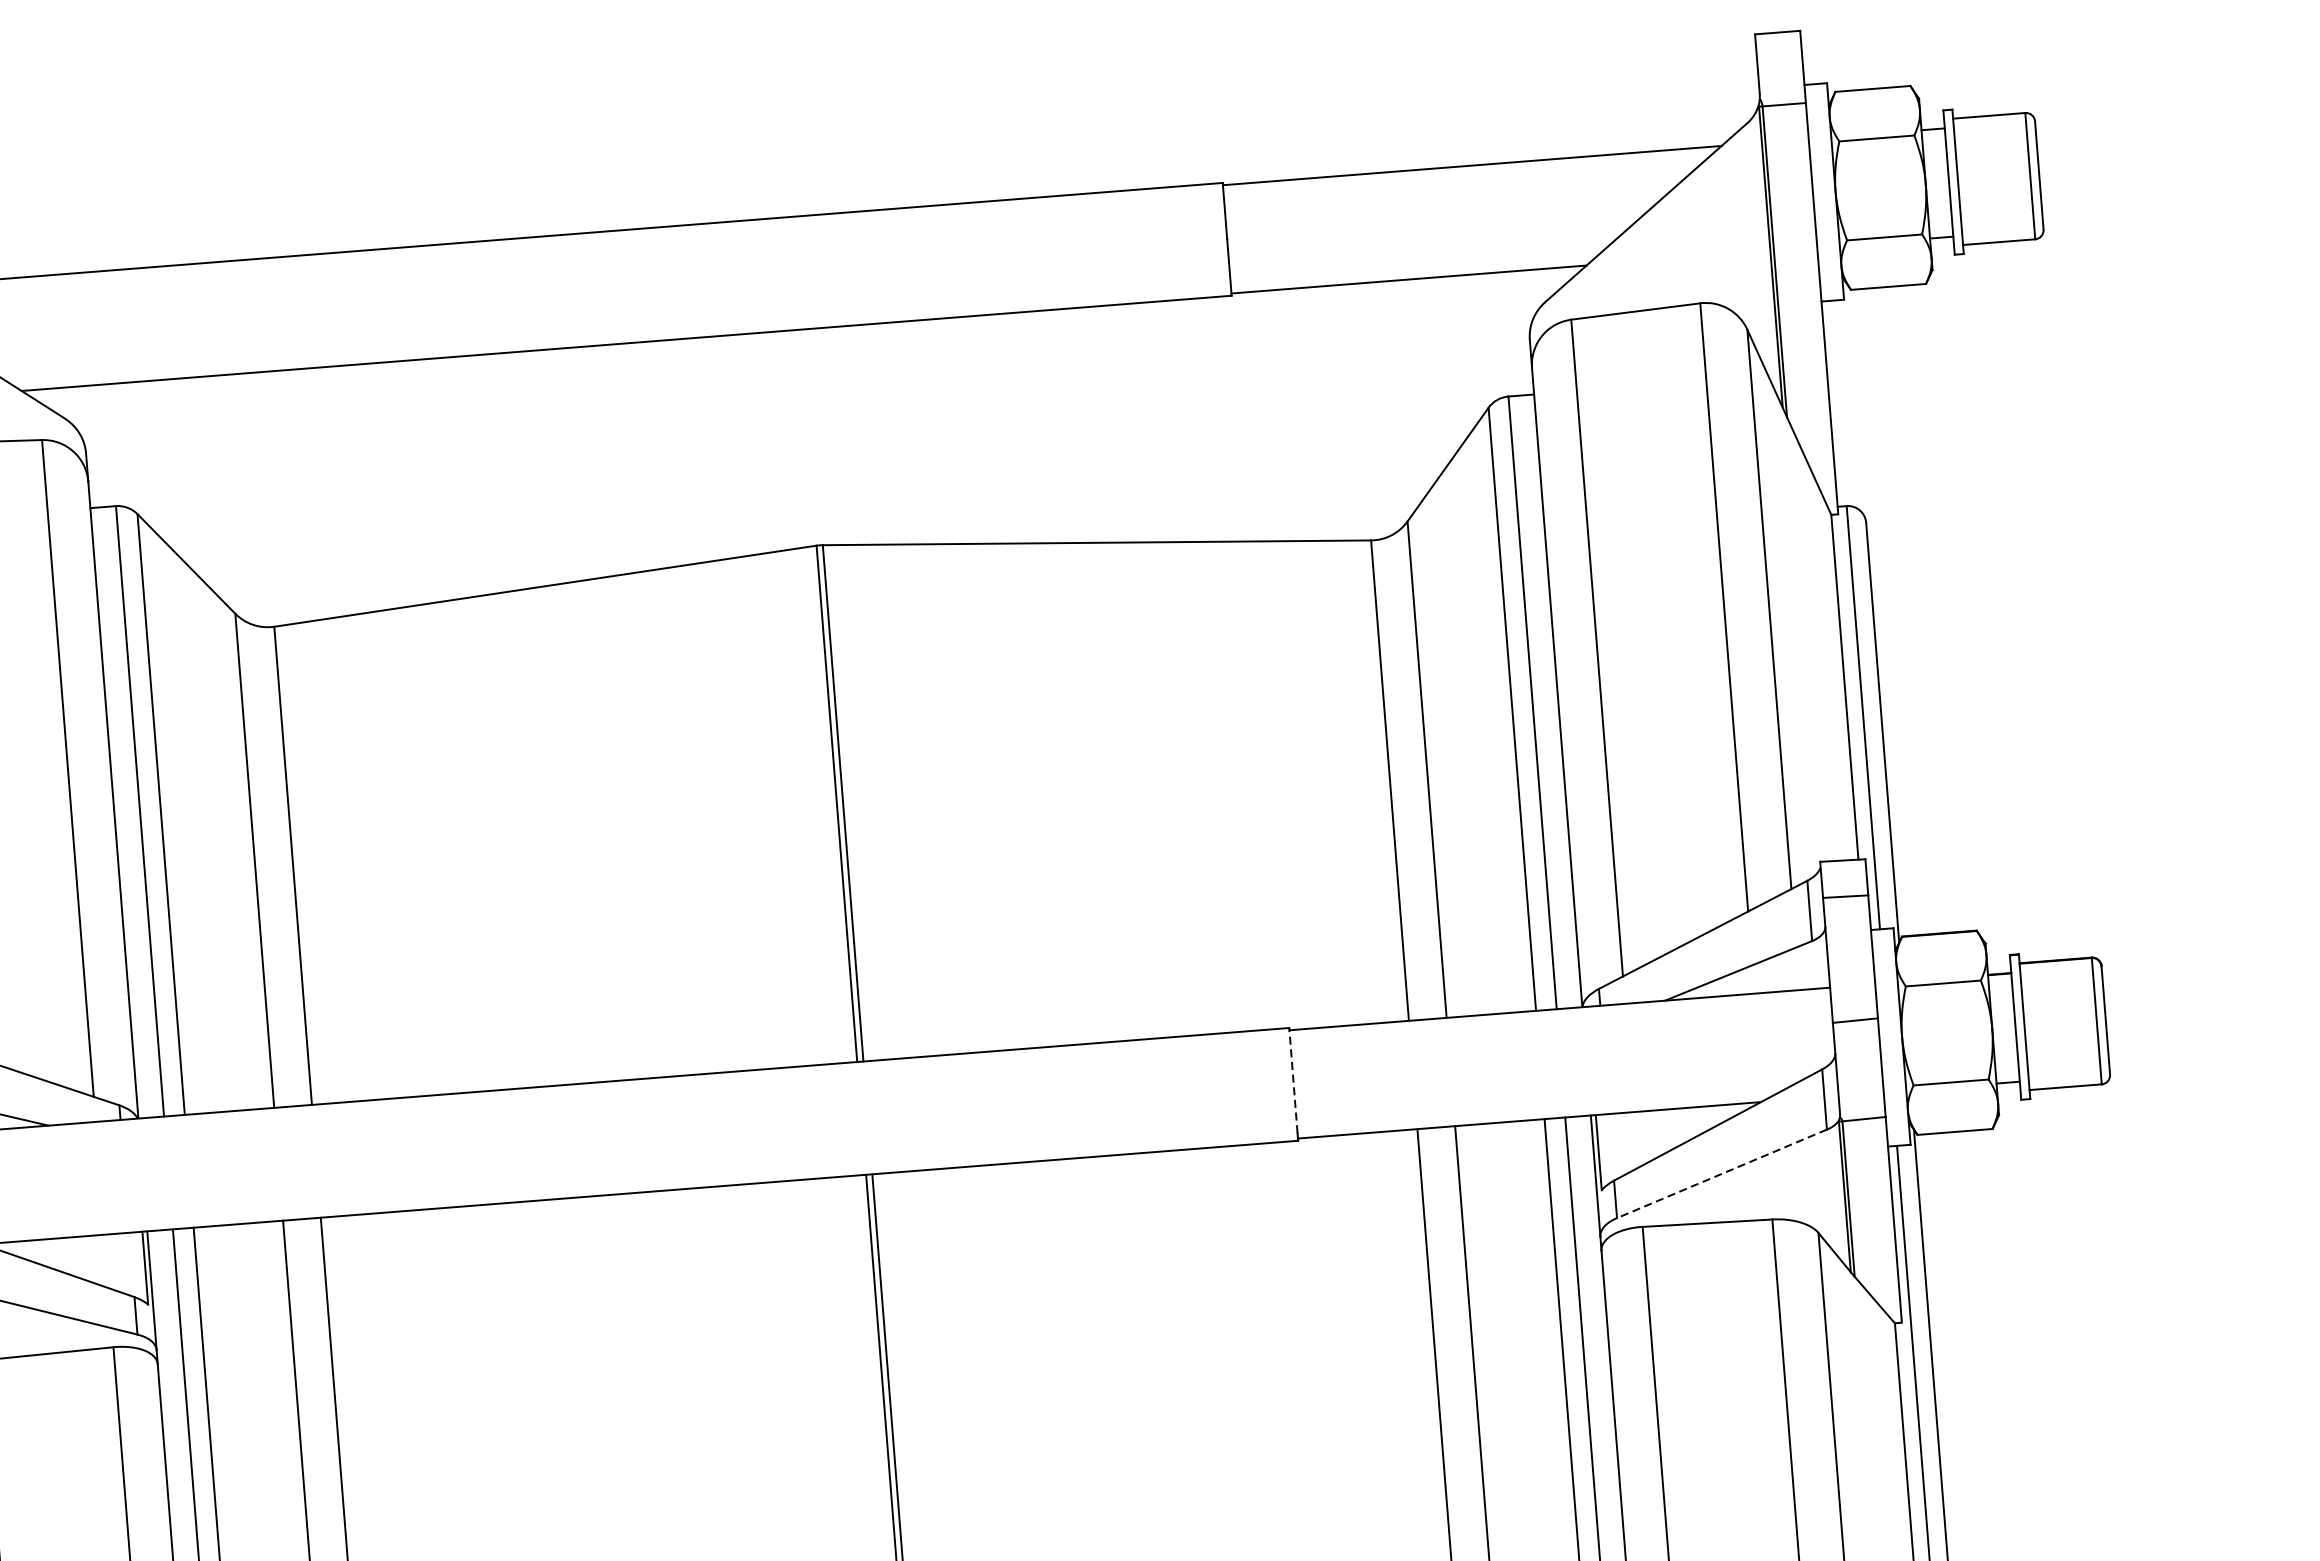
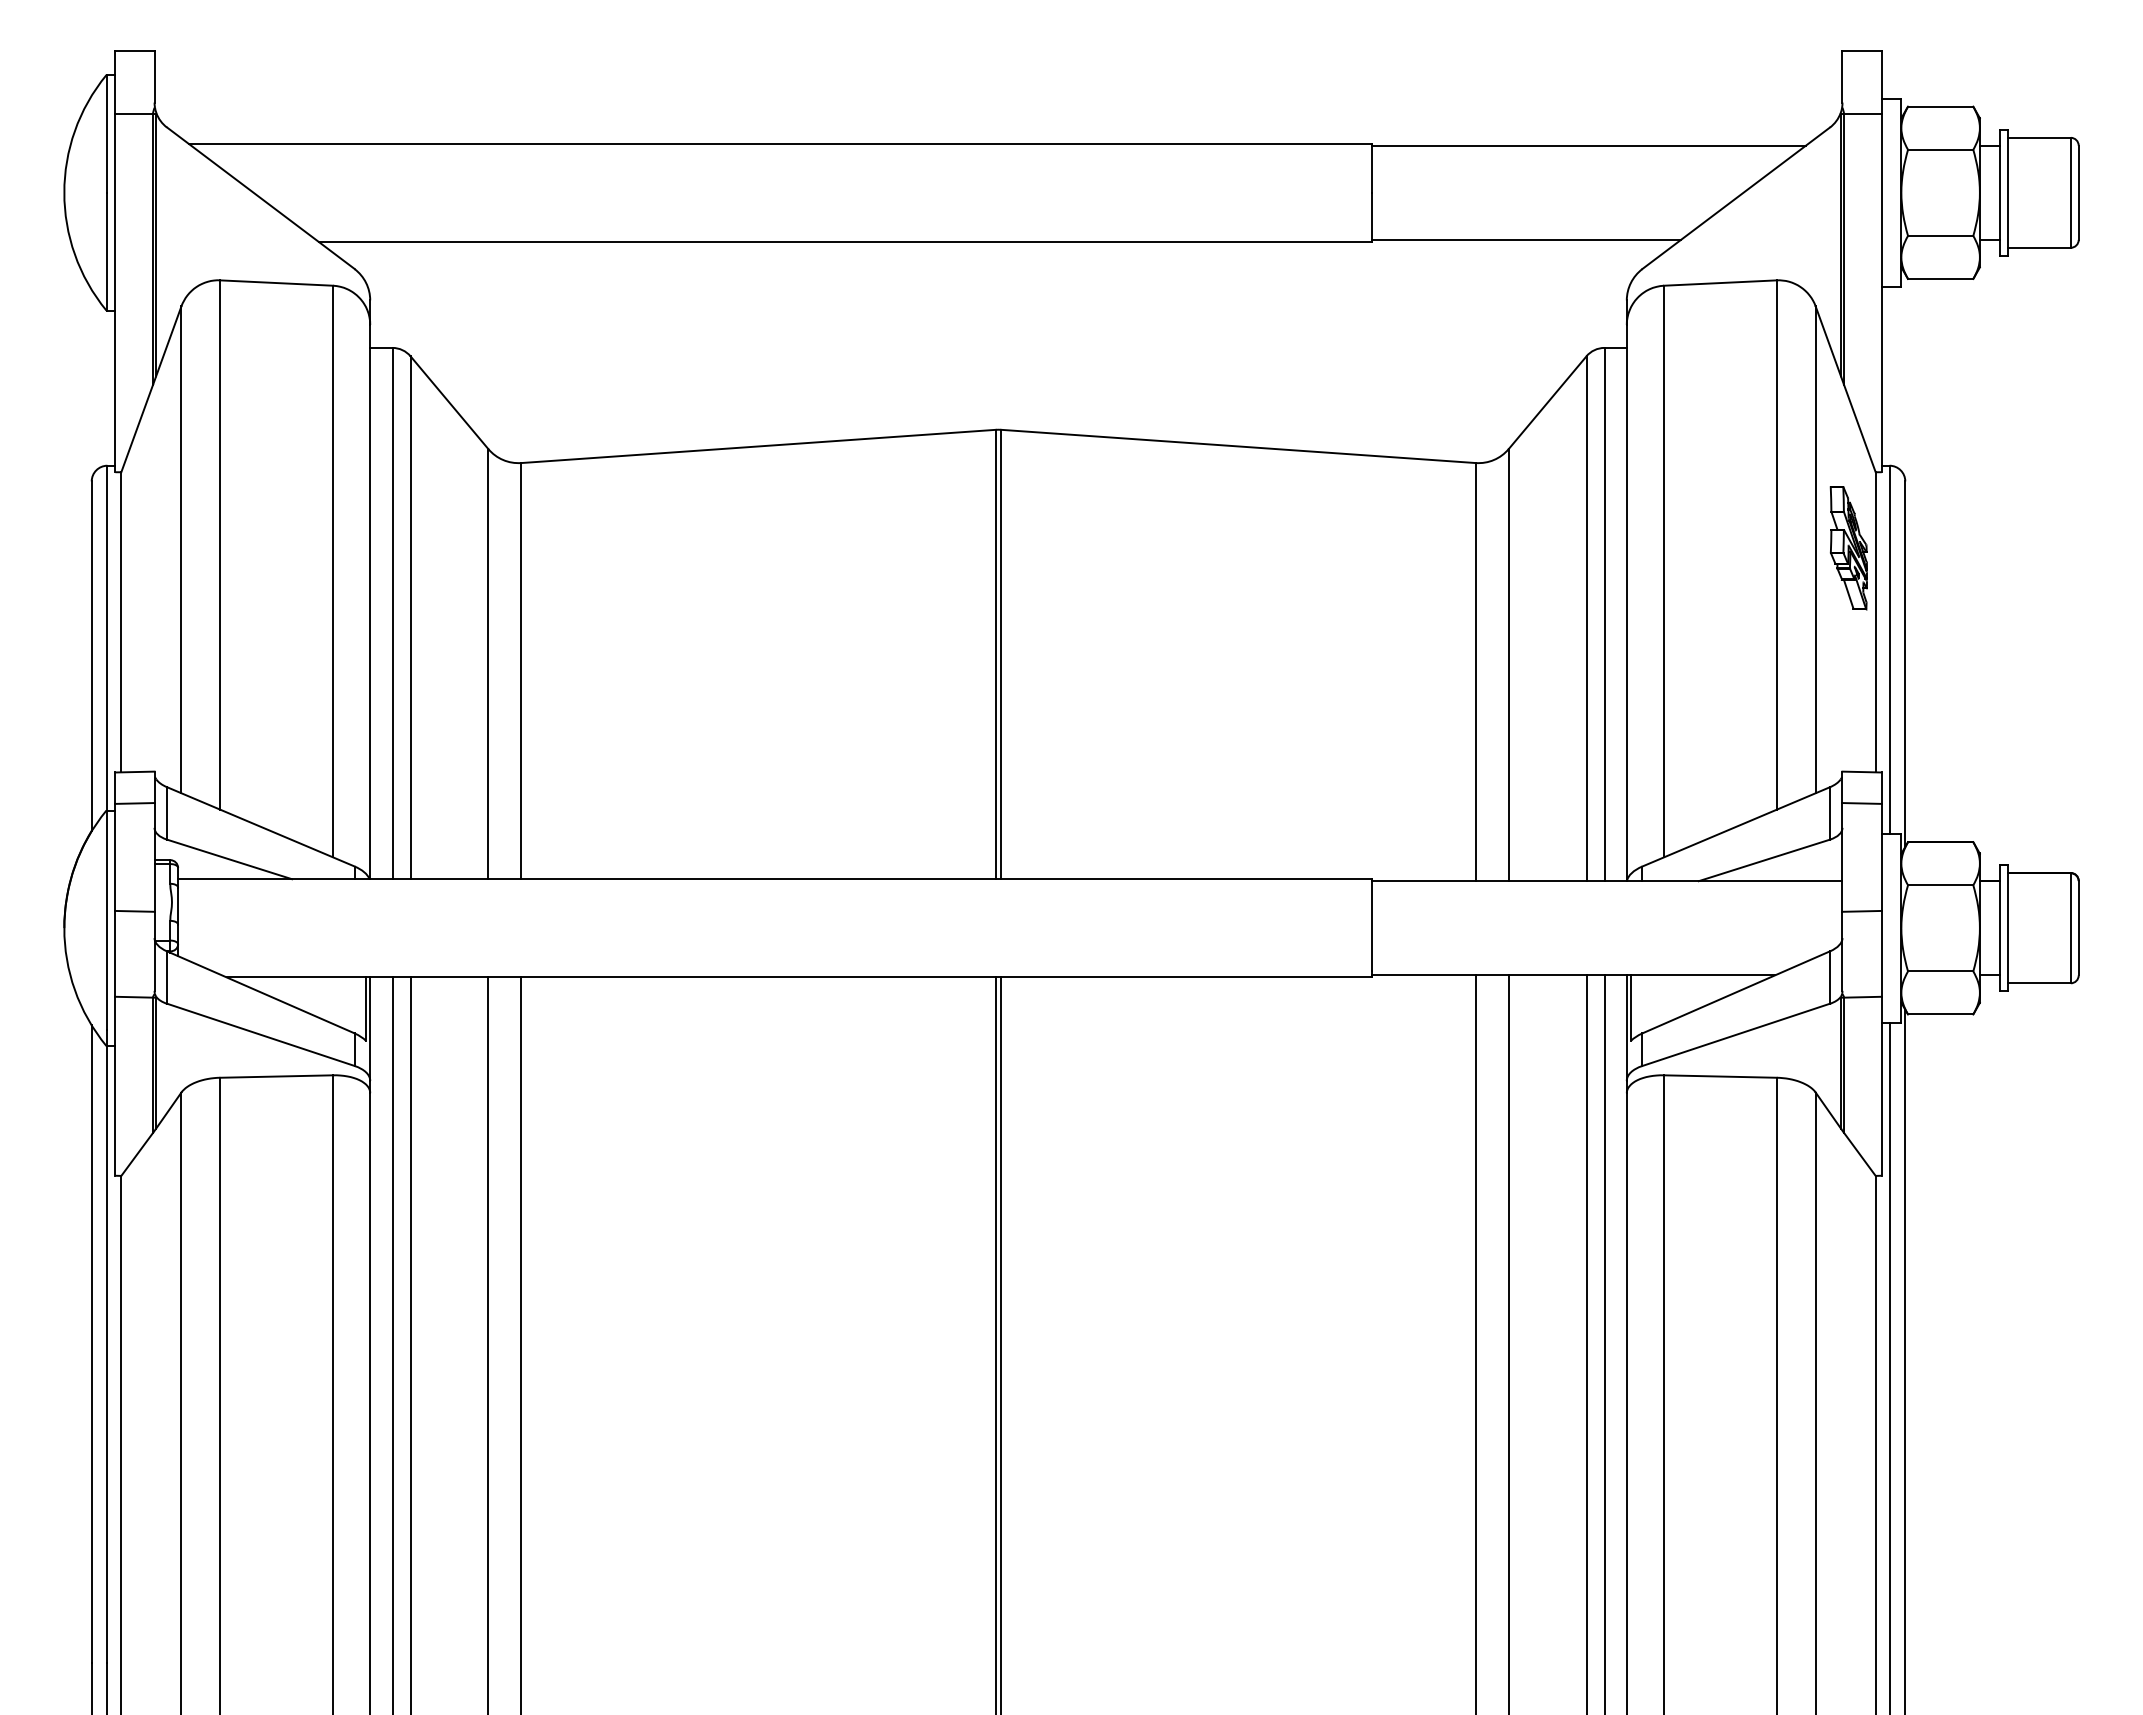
part: (1806, 604) -> (1848, 548), added
line: (1293, 1081) -> (1371, 925), dashed -> solid
line: (1722, 1173) -> (1736, 1034), dashed -> solid

